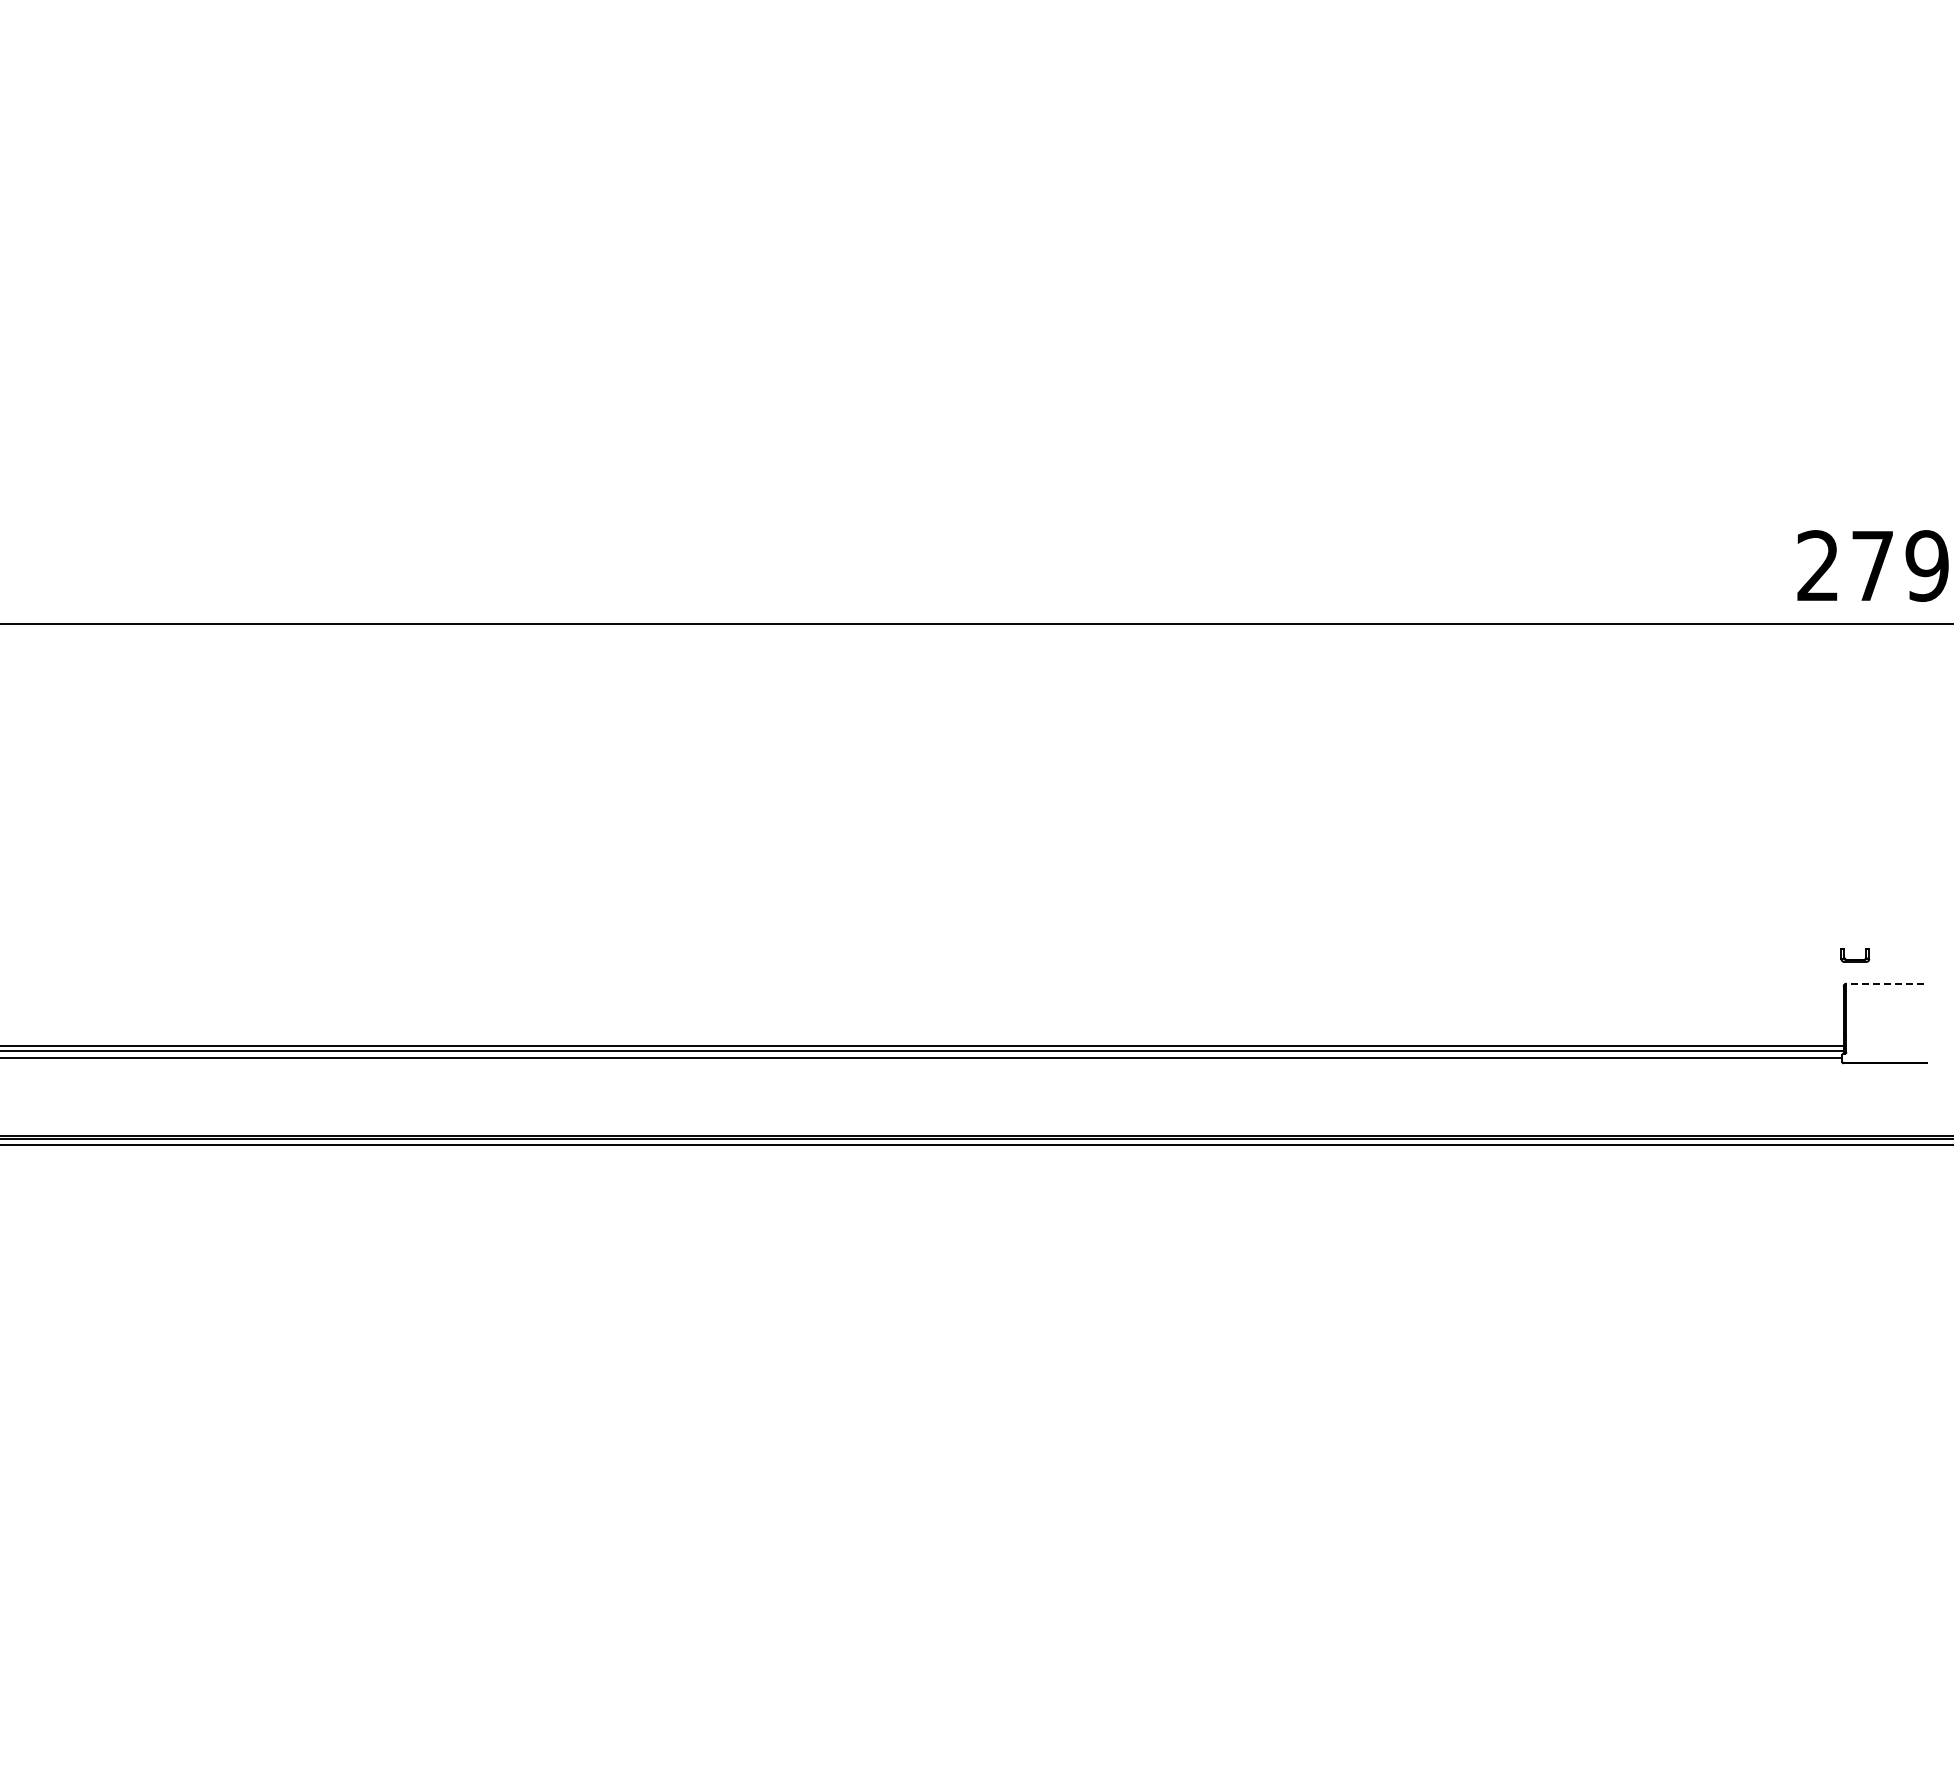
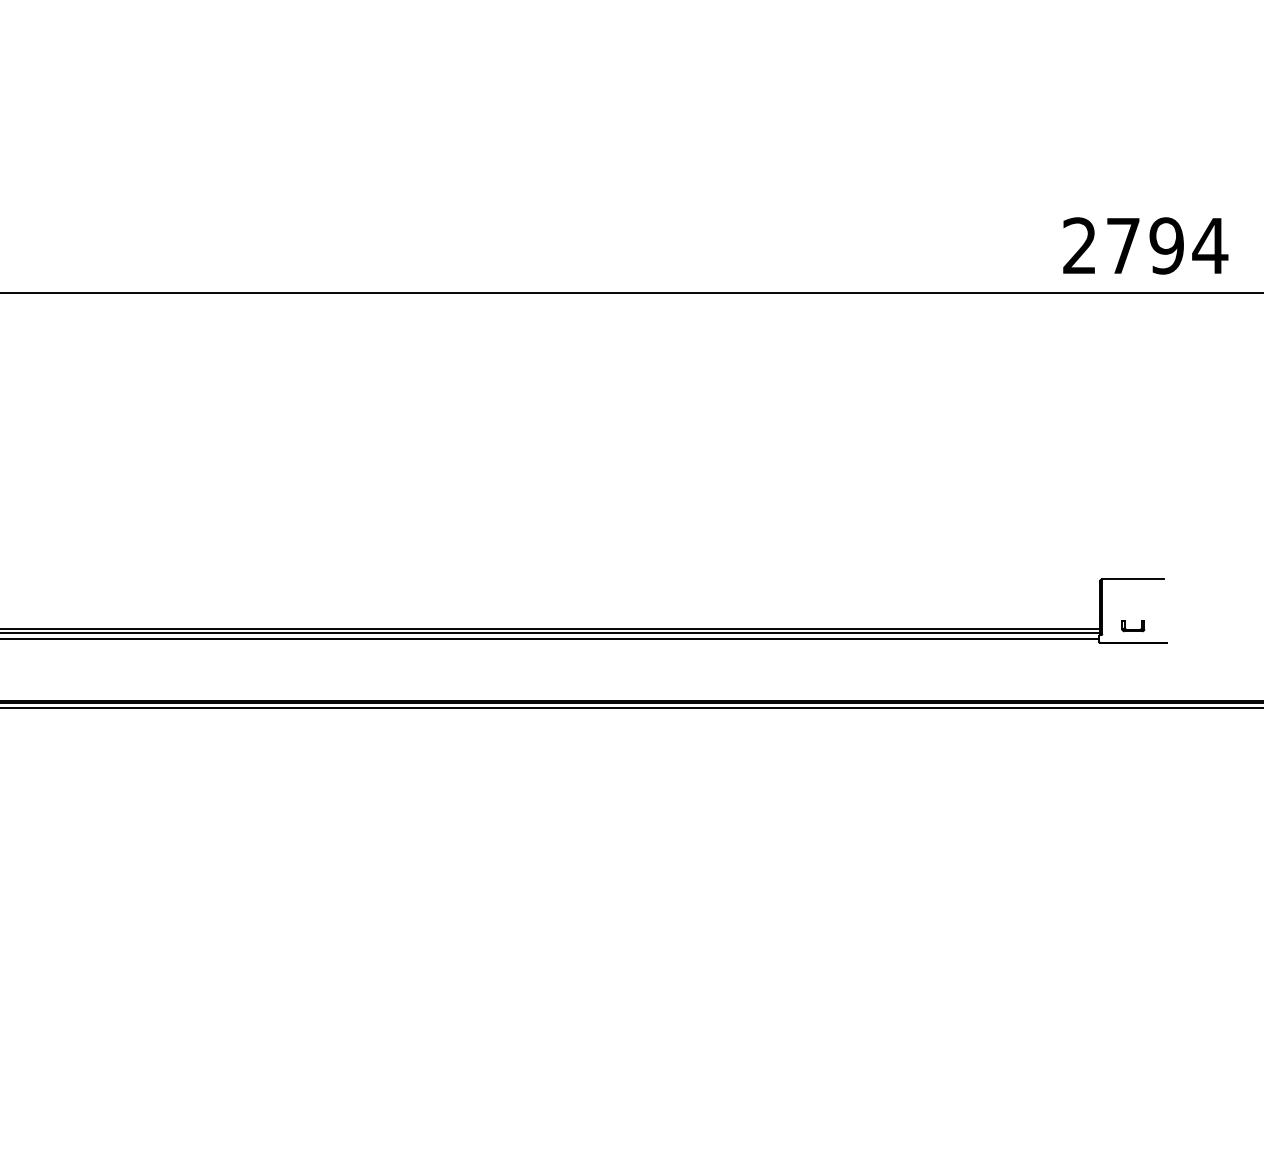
part: (1855, 955) -> (1133, 626), moved
line: (1885, 983) -> (1133, 579), dashed -> solid

